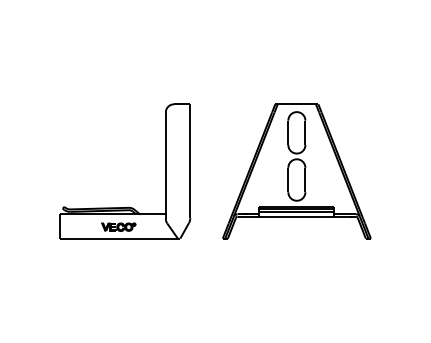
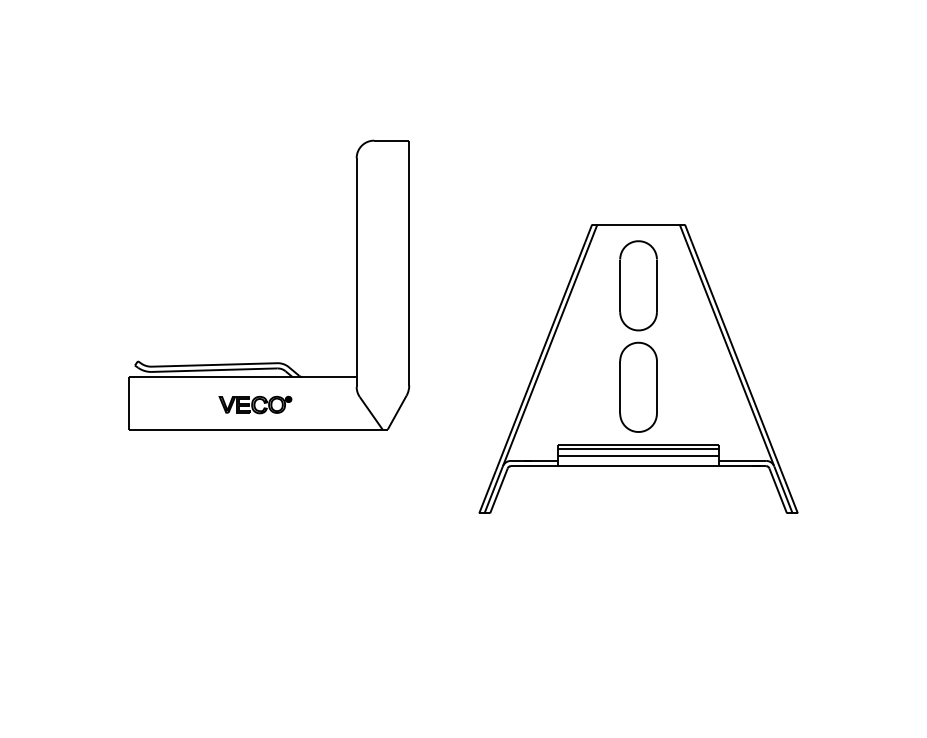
part: (128, 206) -> (276, 360), moved

